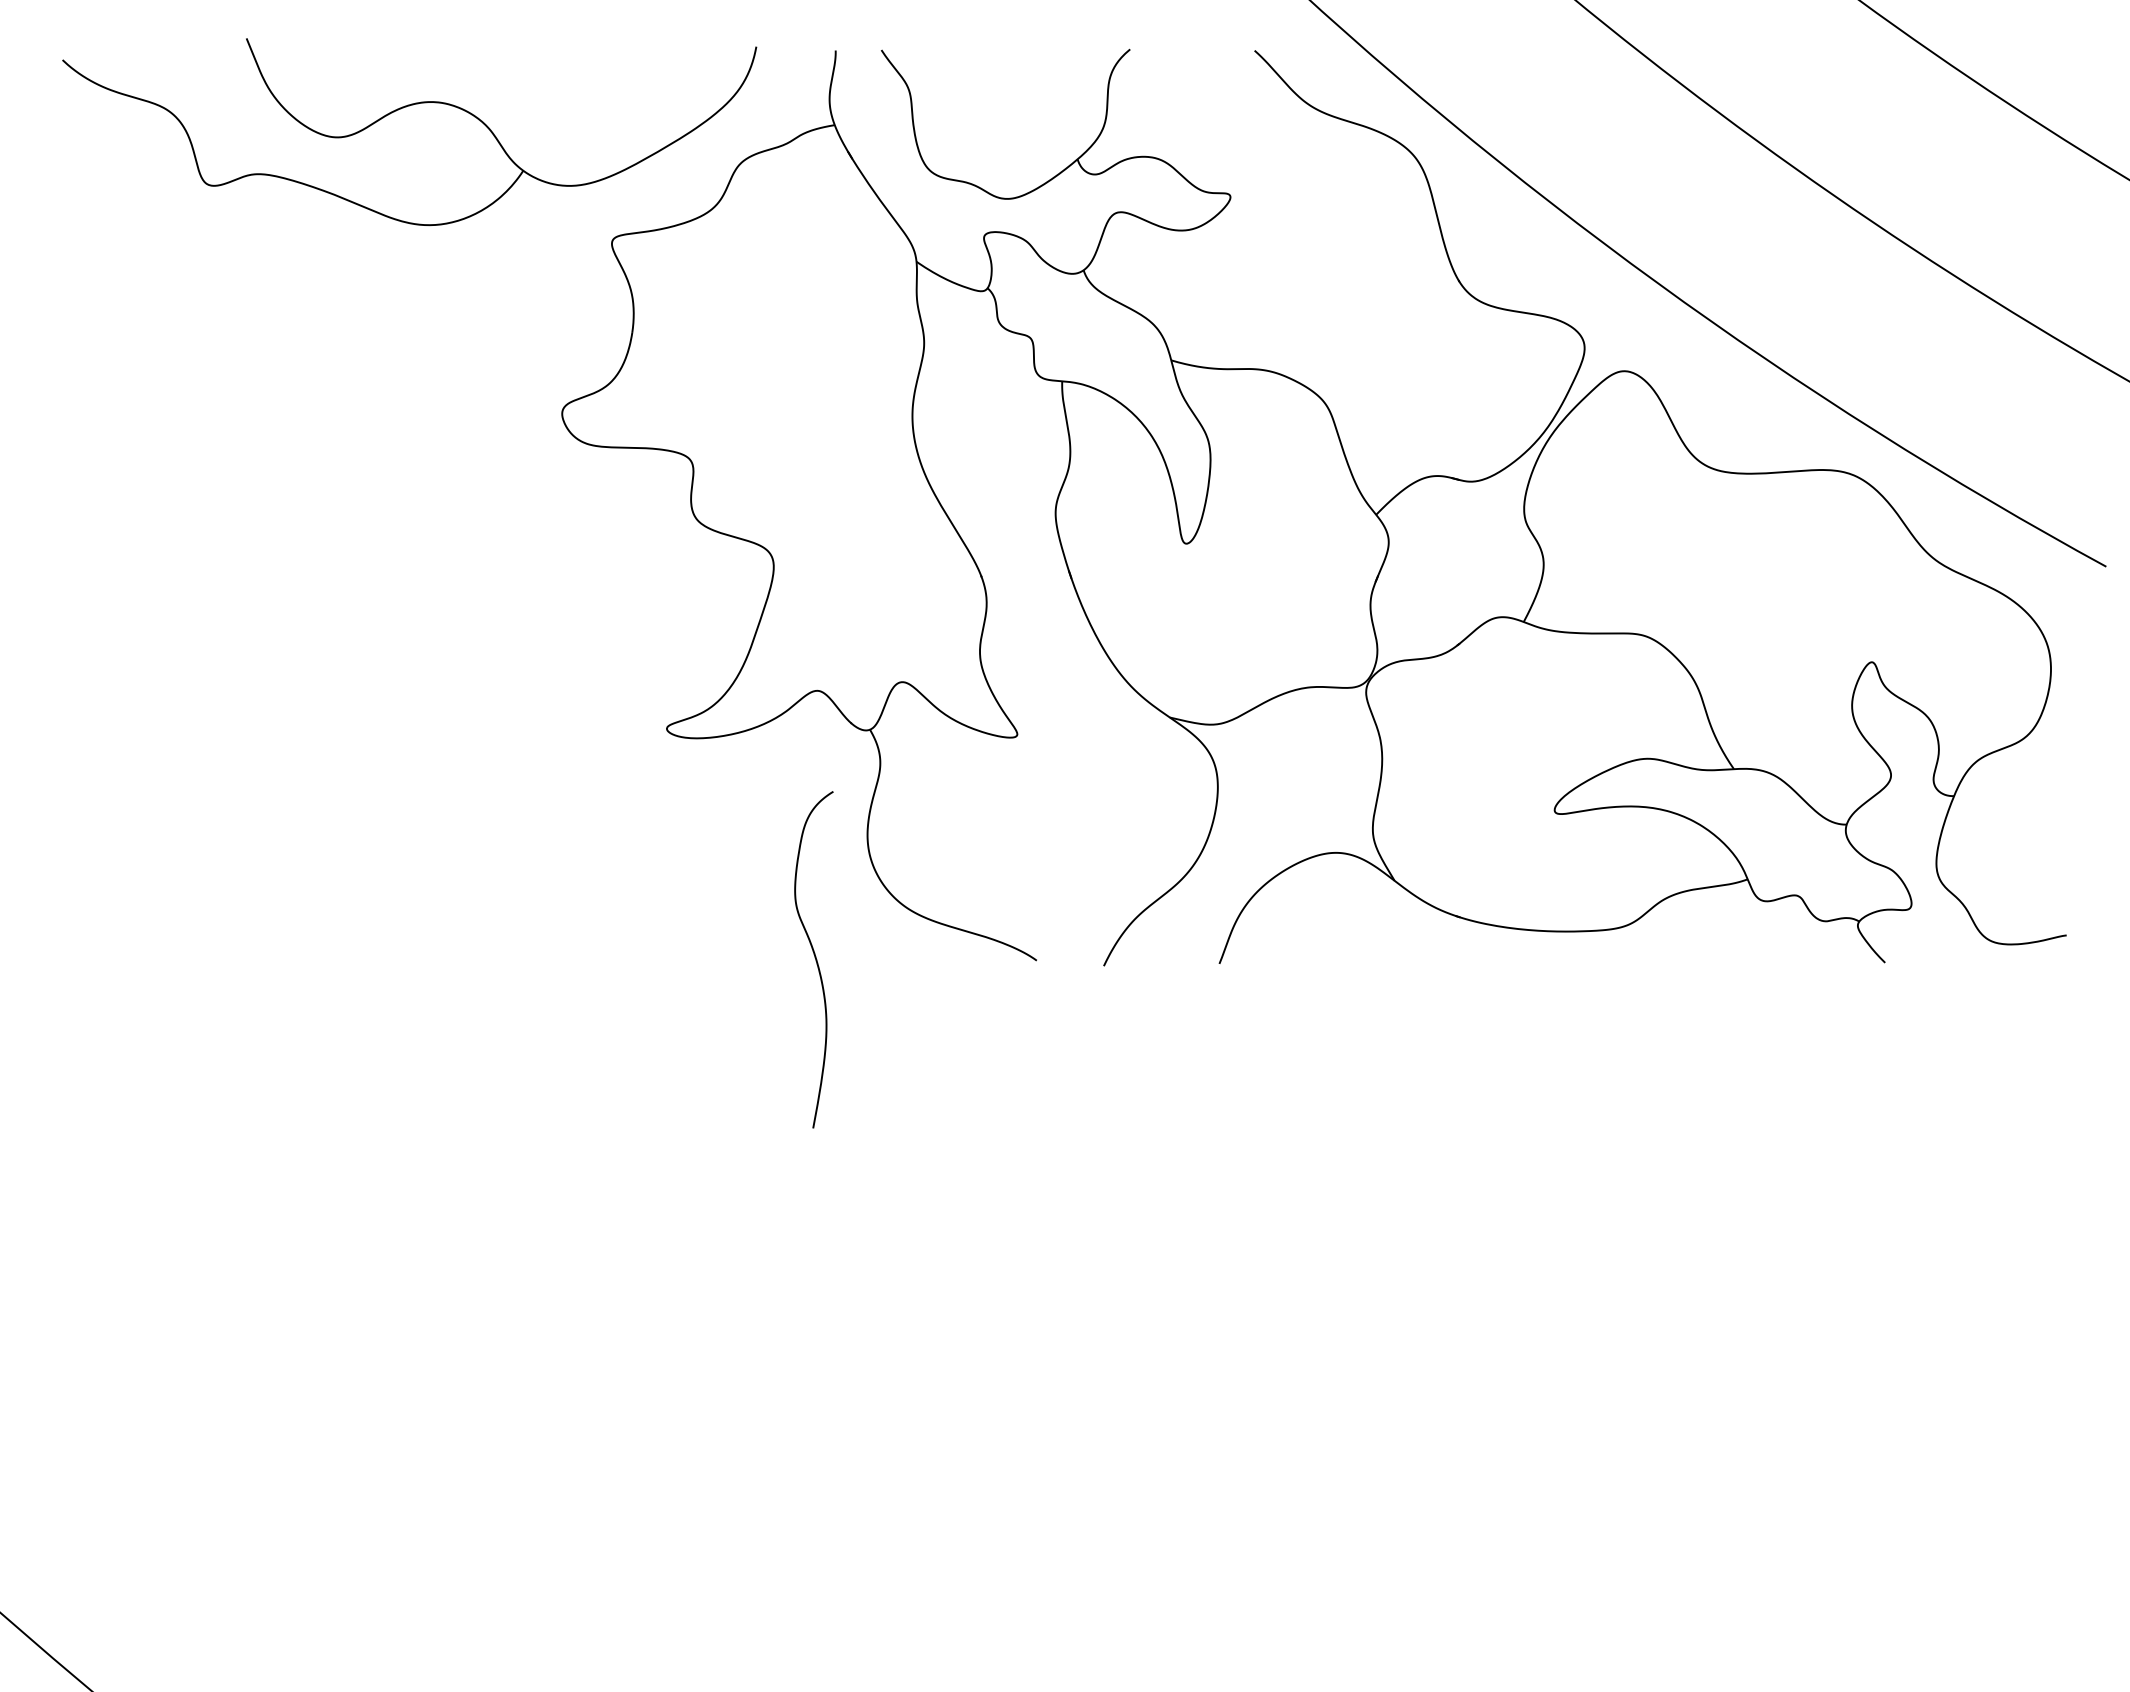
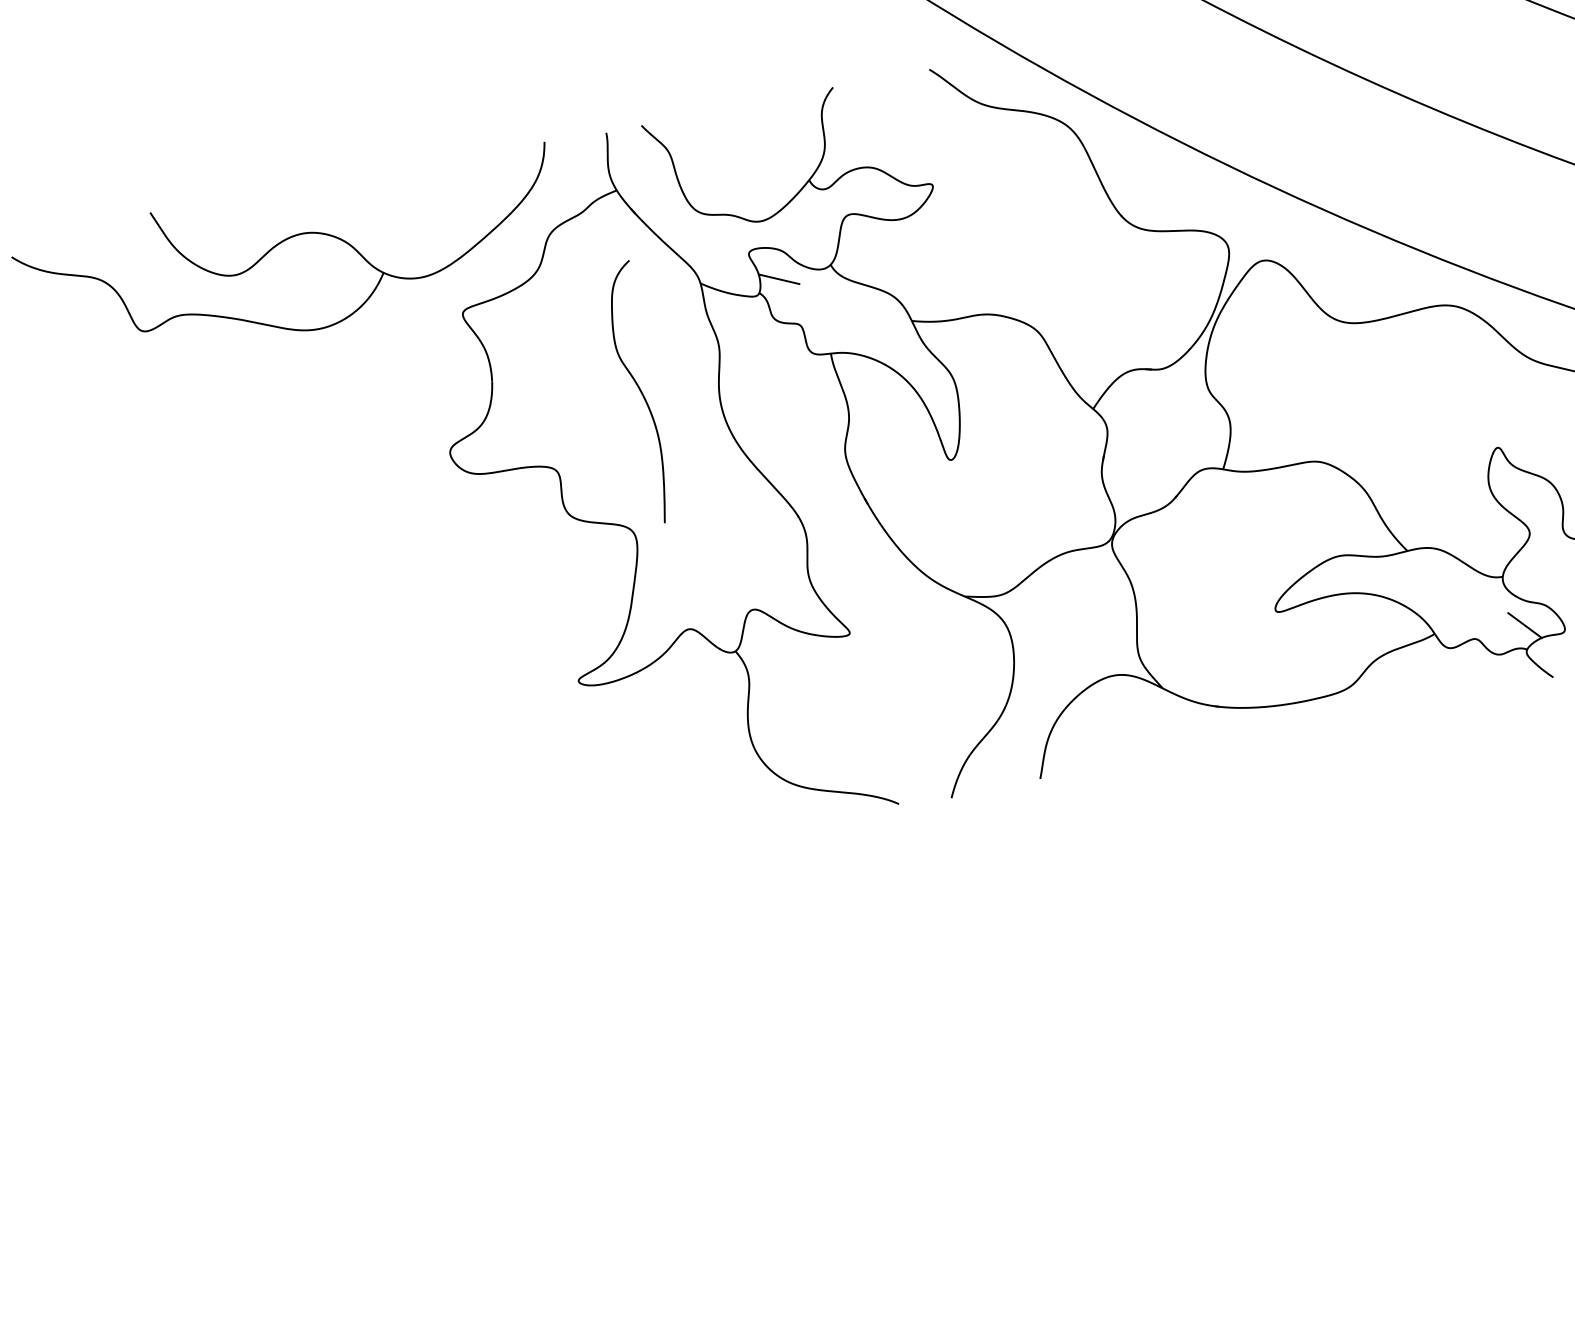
line: (1015, 275) -> (778, 279), added
line: (1862, 890) -> (1524, 625), added
curve: (815, 959) -> (641, 392), moved

